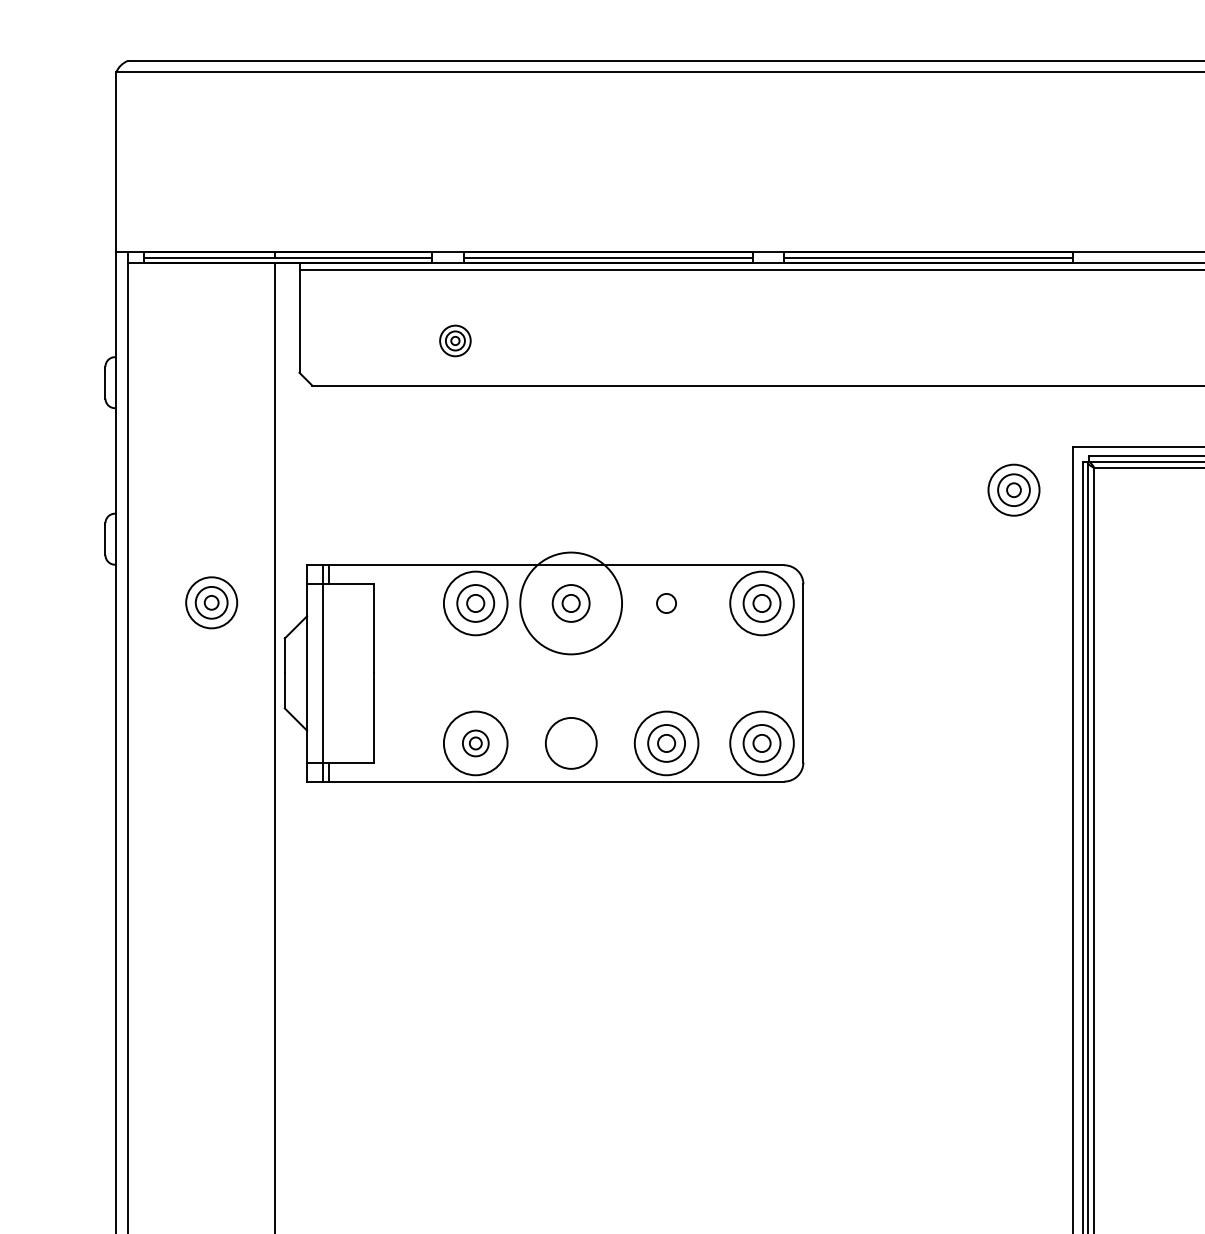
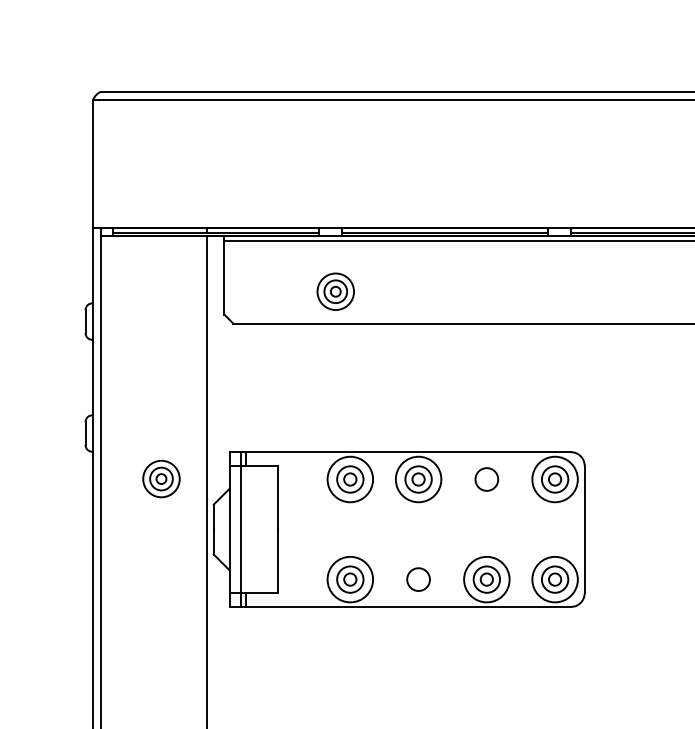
part: (455, 340) -> (335, 291), size x1.67
circle: (570, 603) -> (418, 479), size x0.62
circle: (666, 603) -> (486, 479), size x1.67
part: (475, 743) -> (350, 579), size x1.43
circle: (570, 743) -> (418, 579), size x0.62

